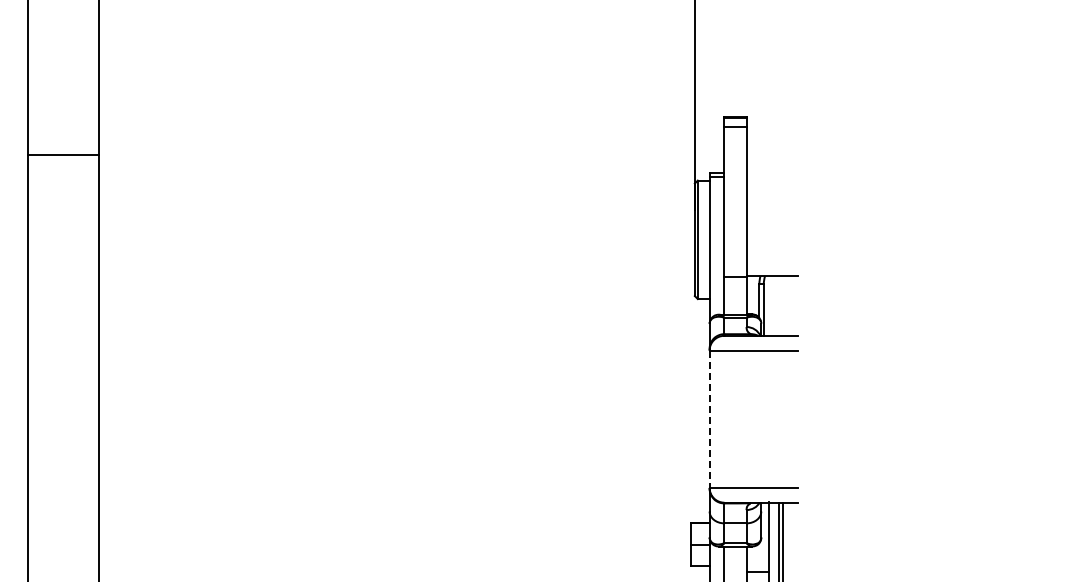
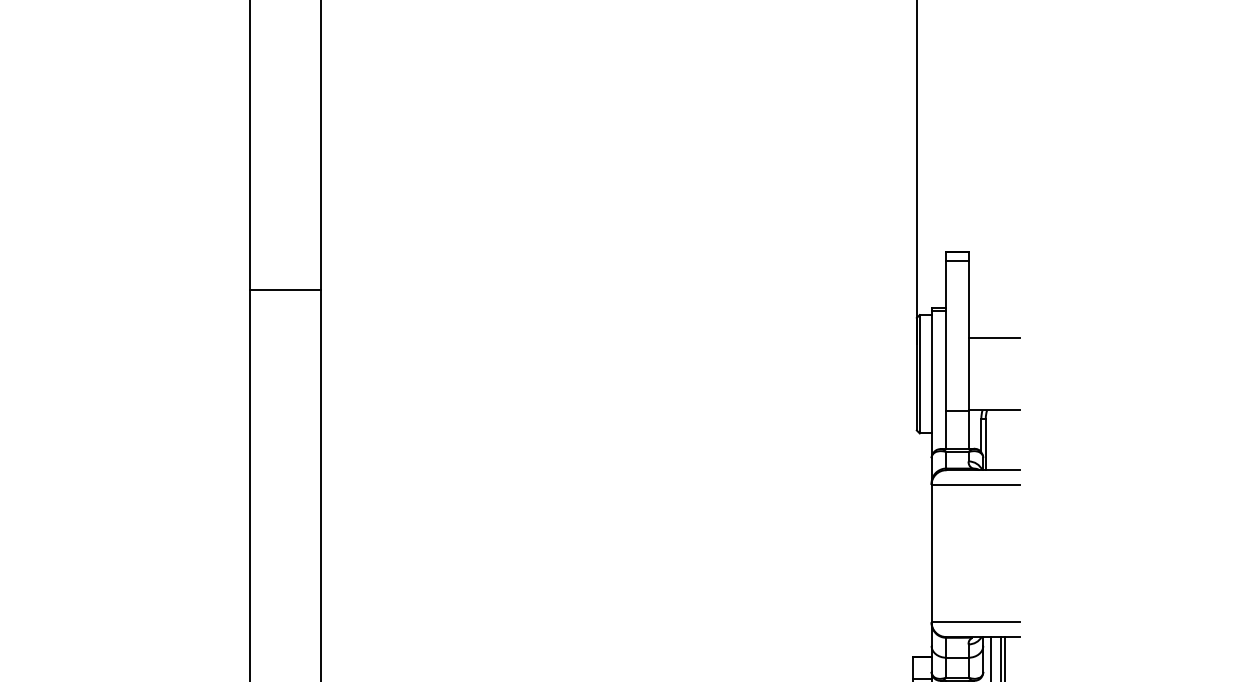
line: (772, 204) -> (994, 338), added
line: (709, 419) -> (931, 553), dashed -> solid

